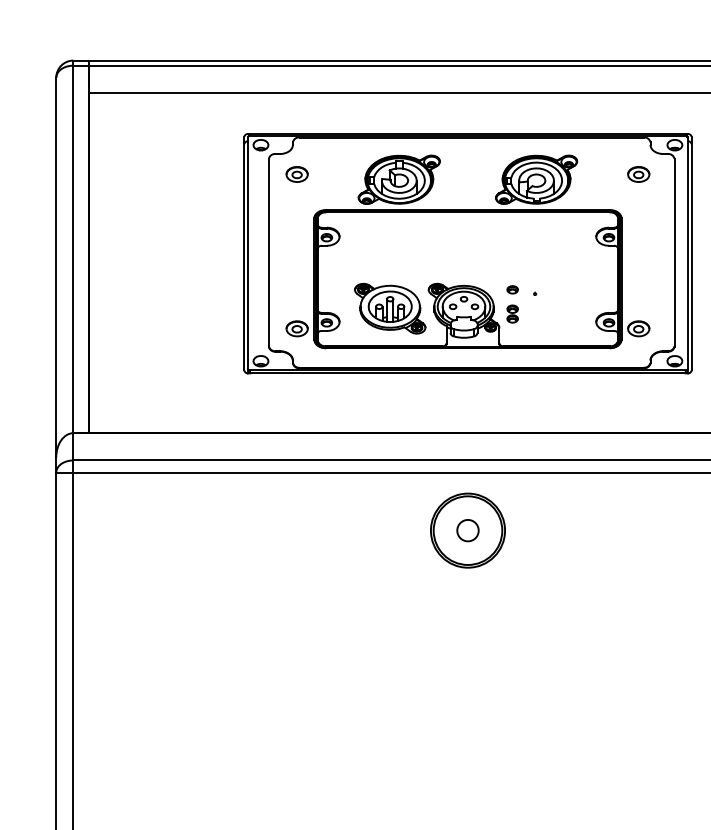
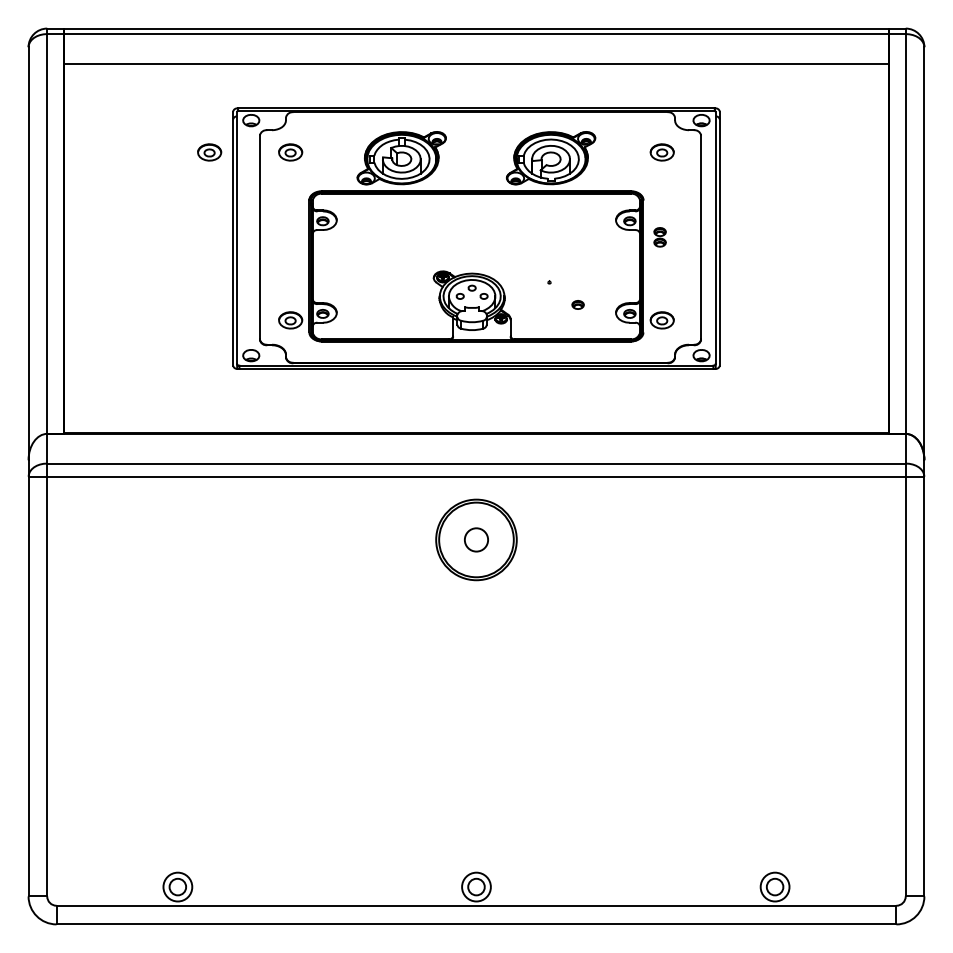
part: (222, 174) -> (209, 152), added
part: (512, 289) -> (577, 304), moved
part: (389, 308) -> (391, 298), removed
part: (512, 314) -> (659, 237), moved

